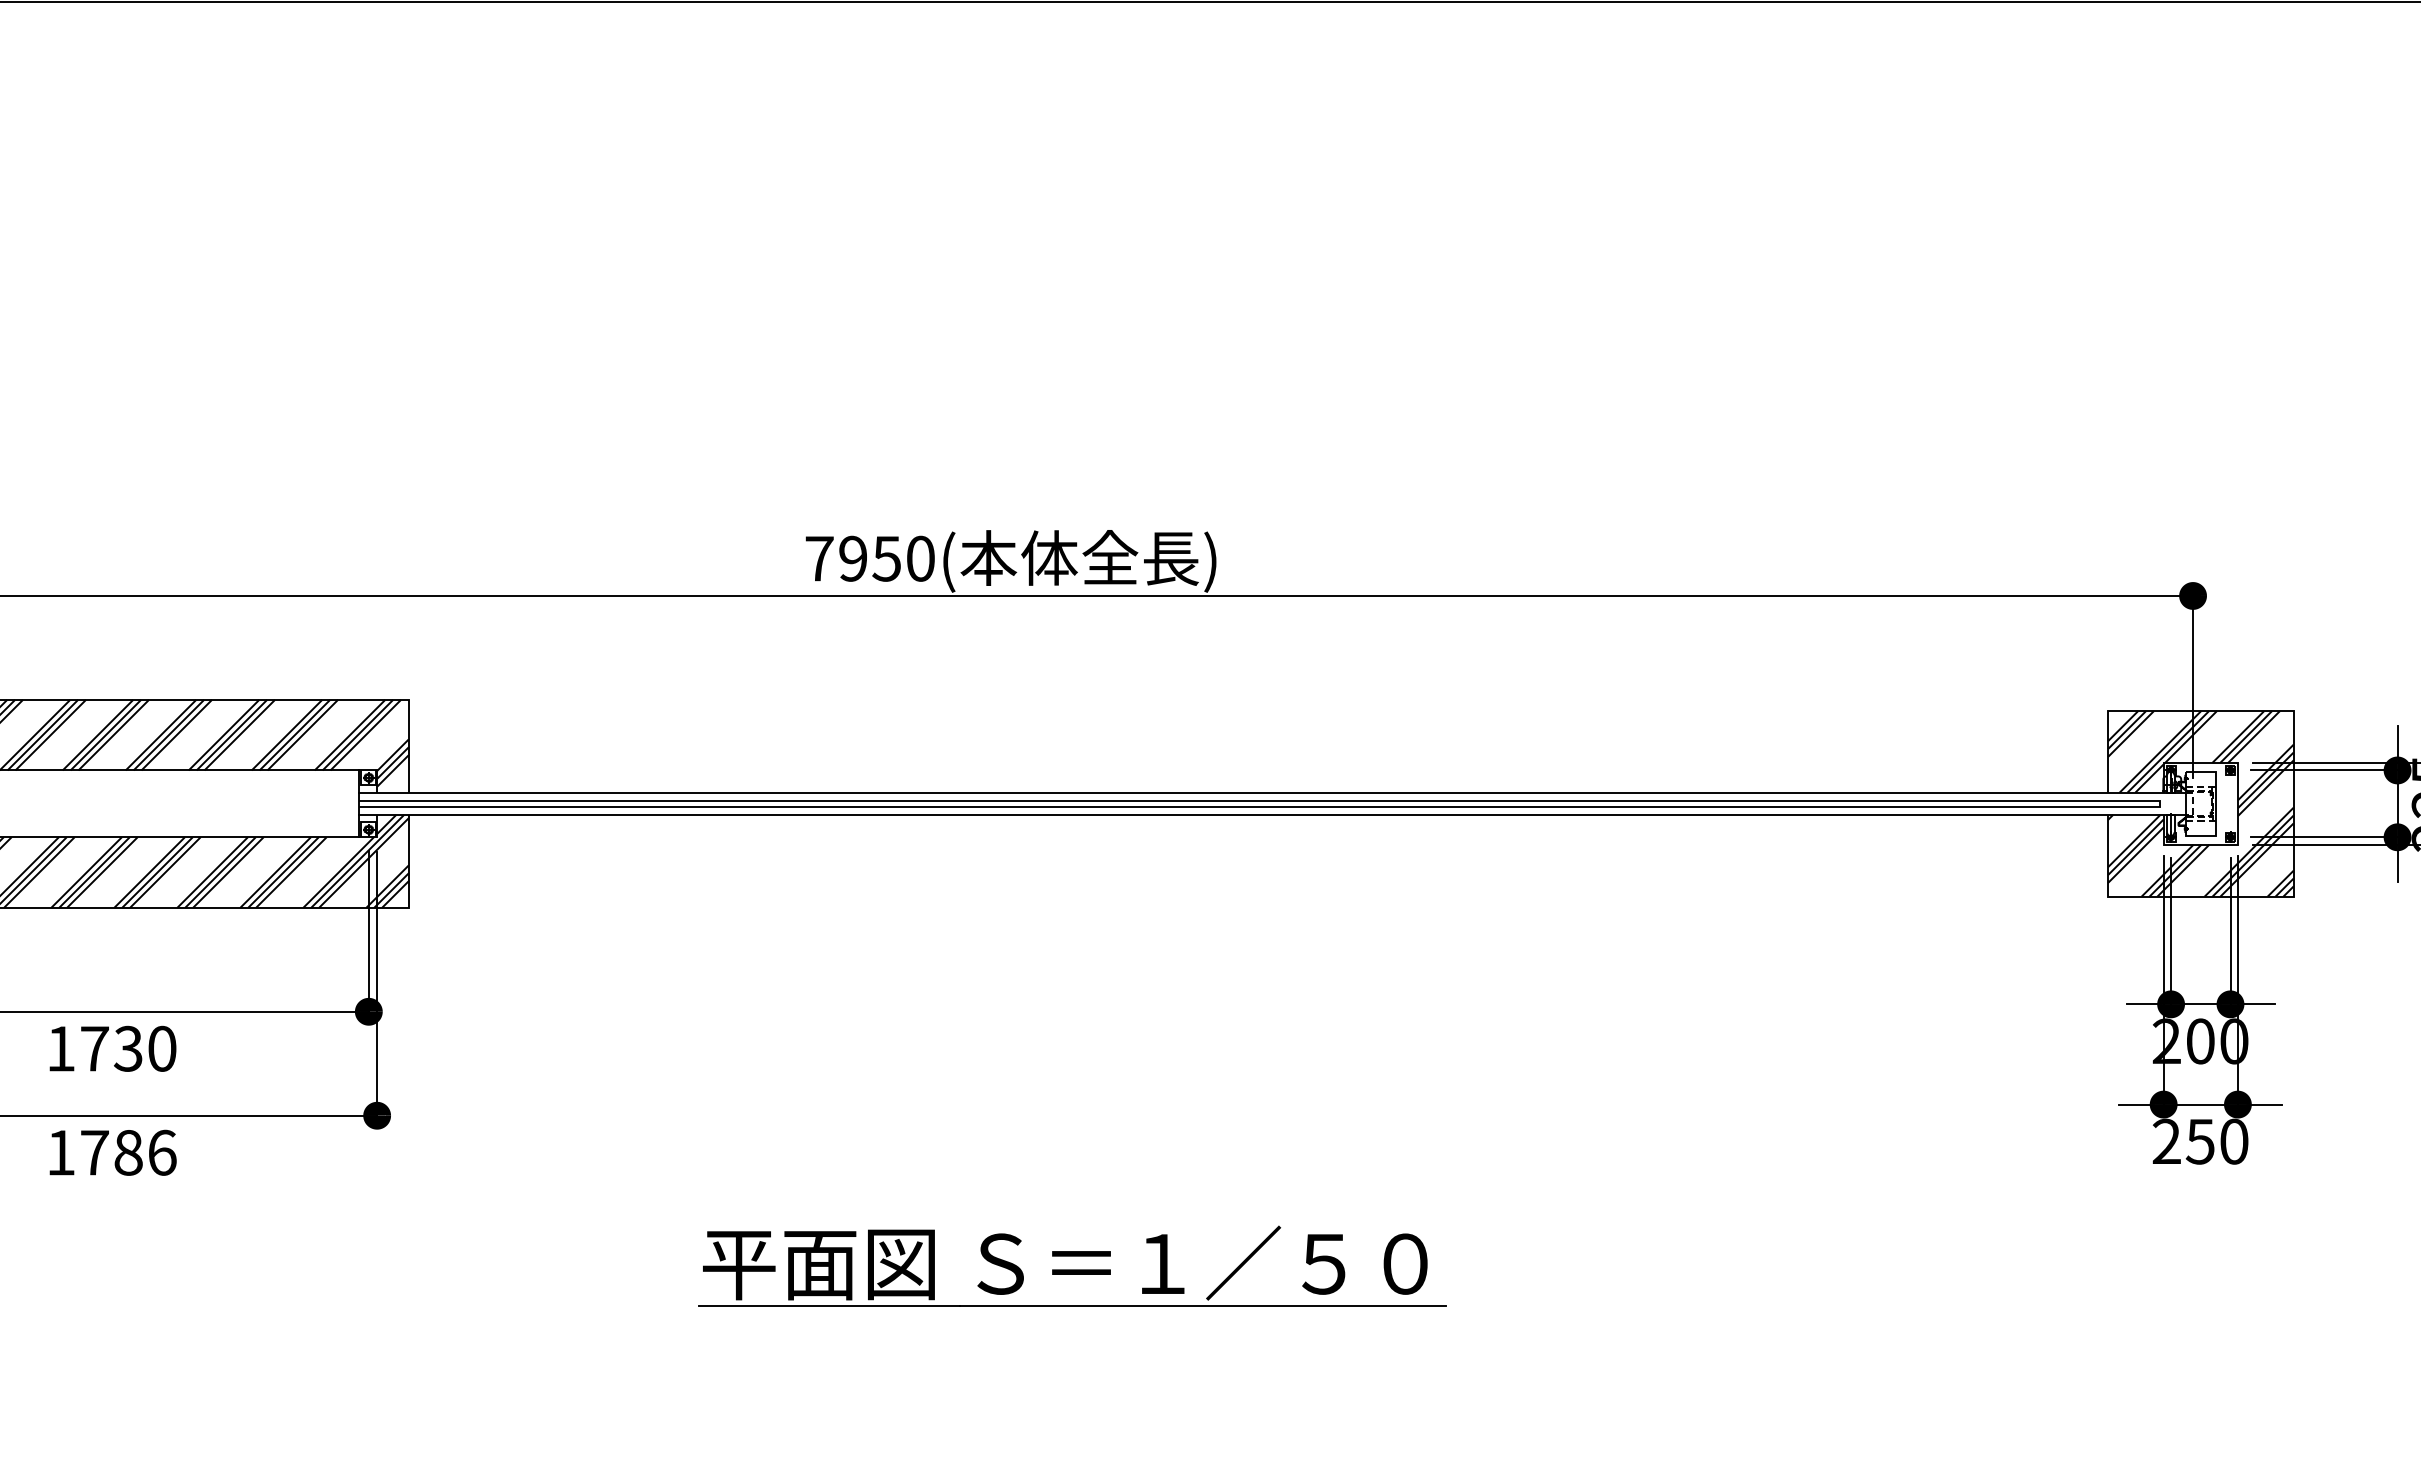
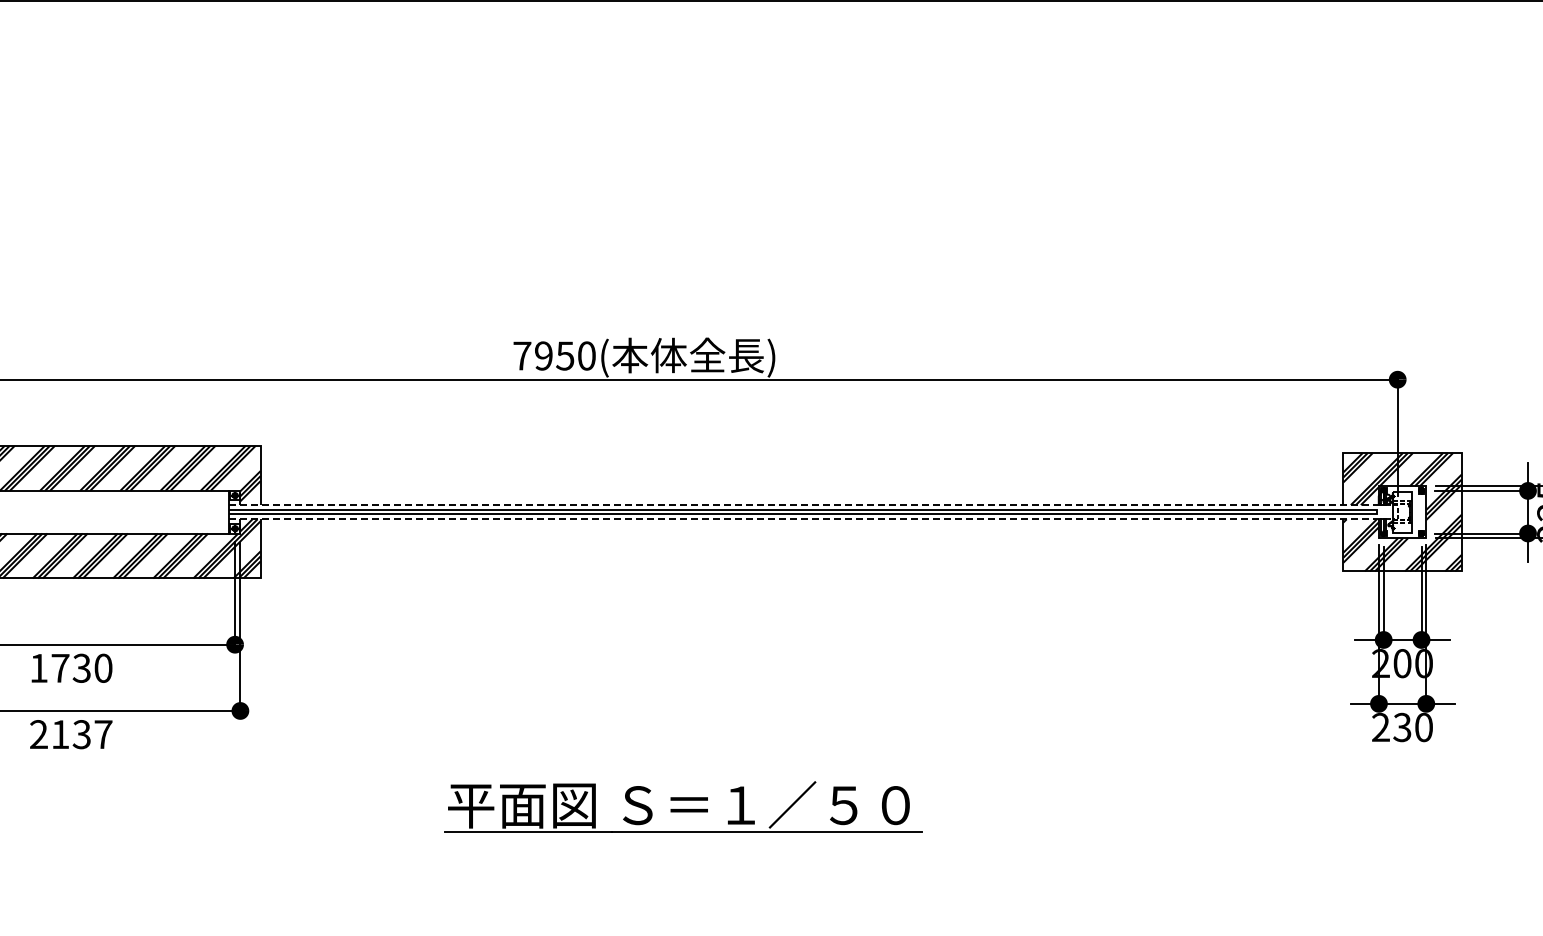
line: (1273, 793) -> (811, 505), solid -> dashed
line: (1273, 815) -> (811, 519), solid -> dashed
text: (2200, 1140) -> (1402, 726), 250 -> 230
text: (112, 1152) -> (71, 734), 1786 -> 2137

